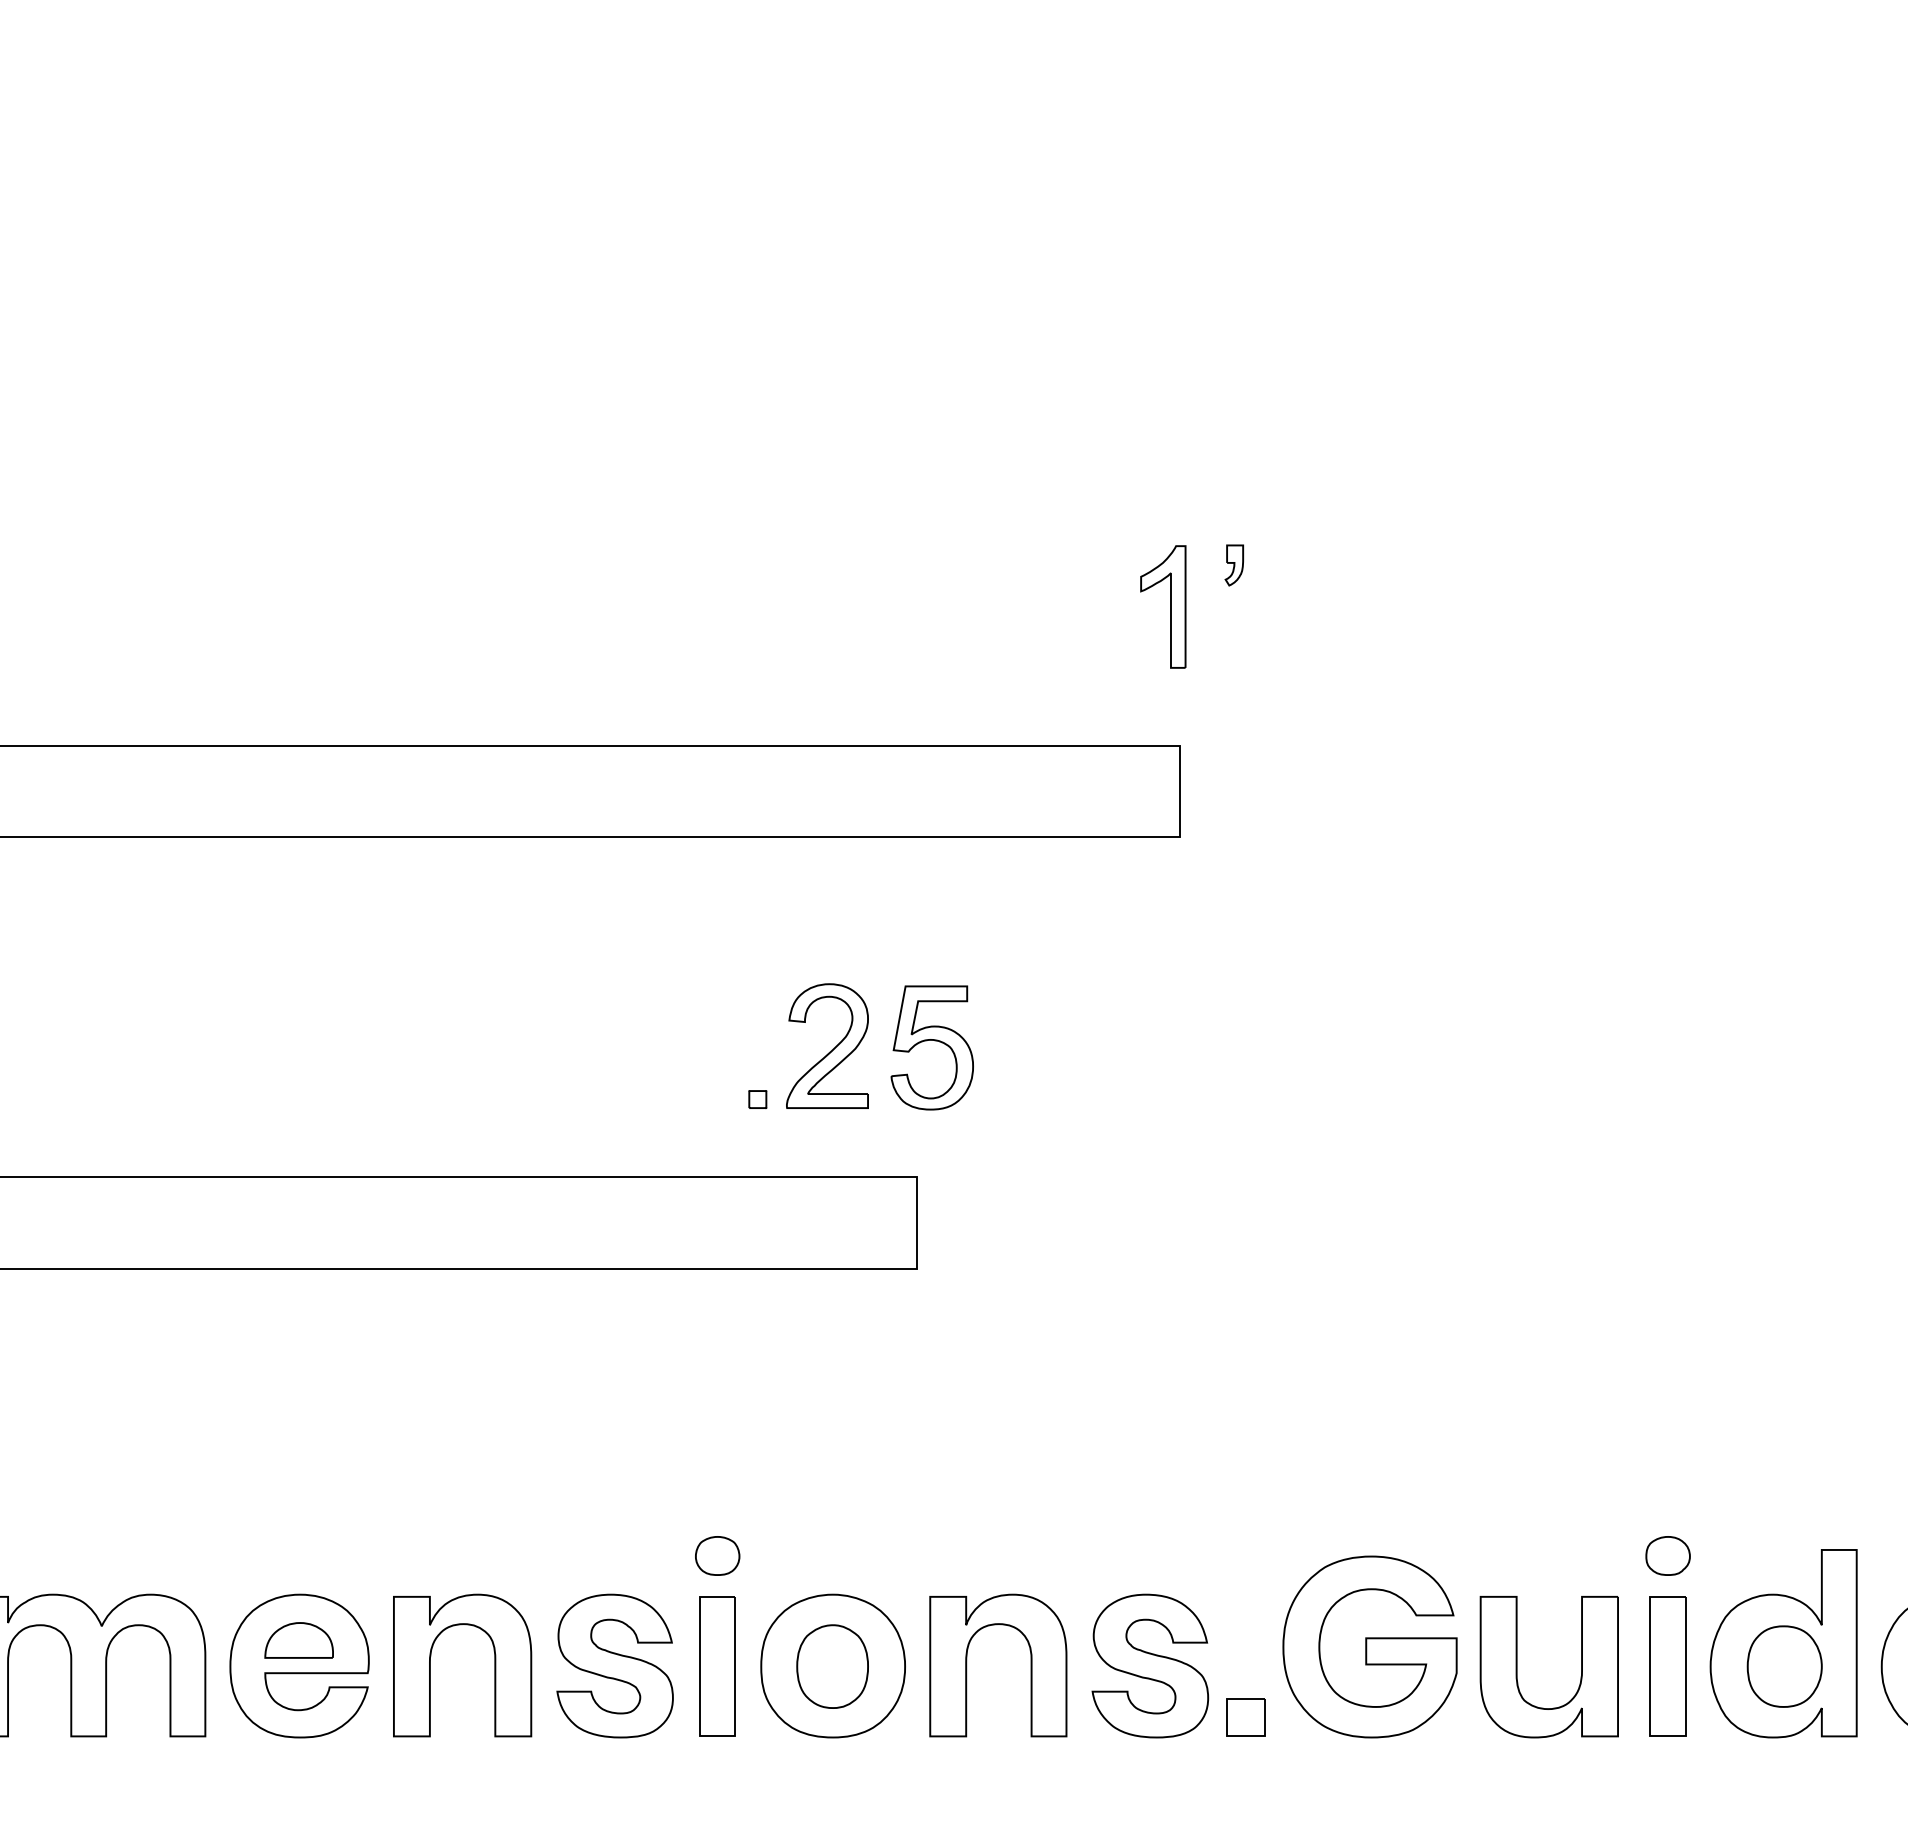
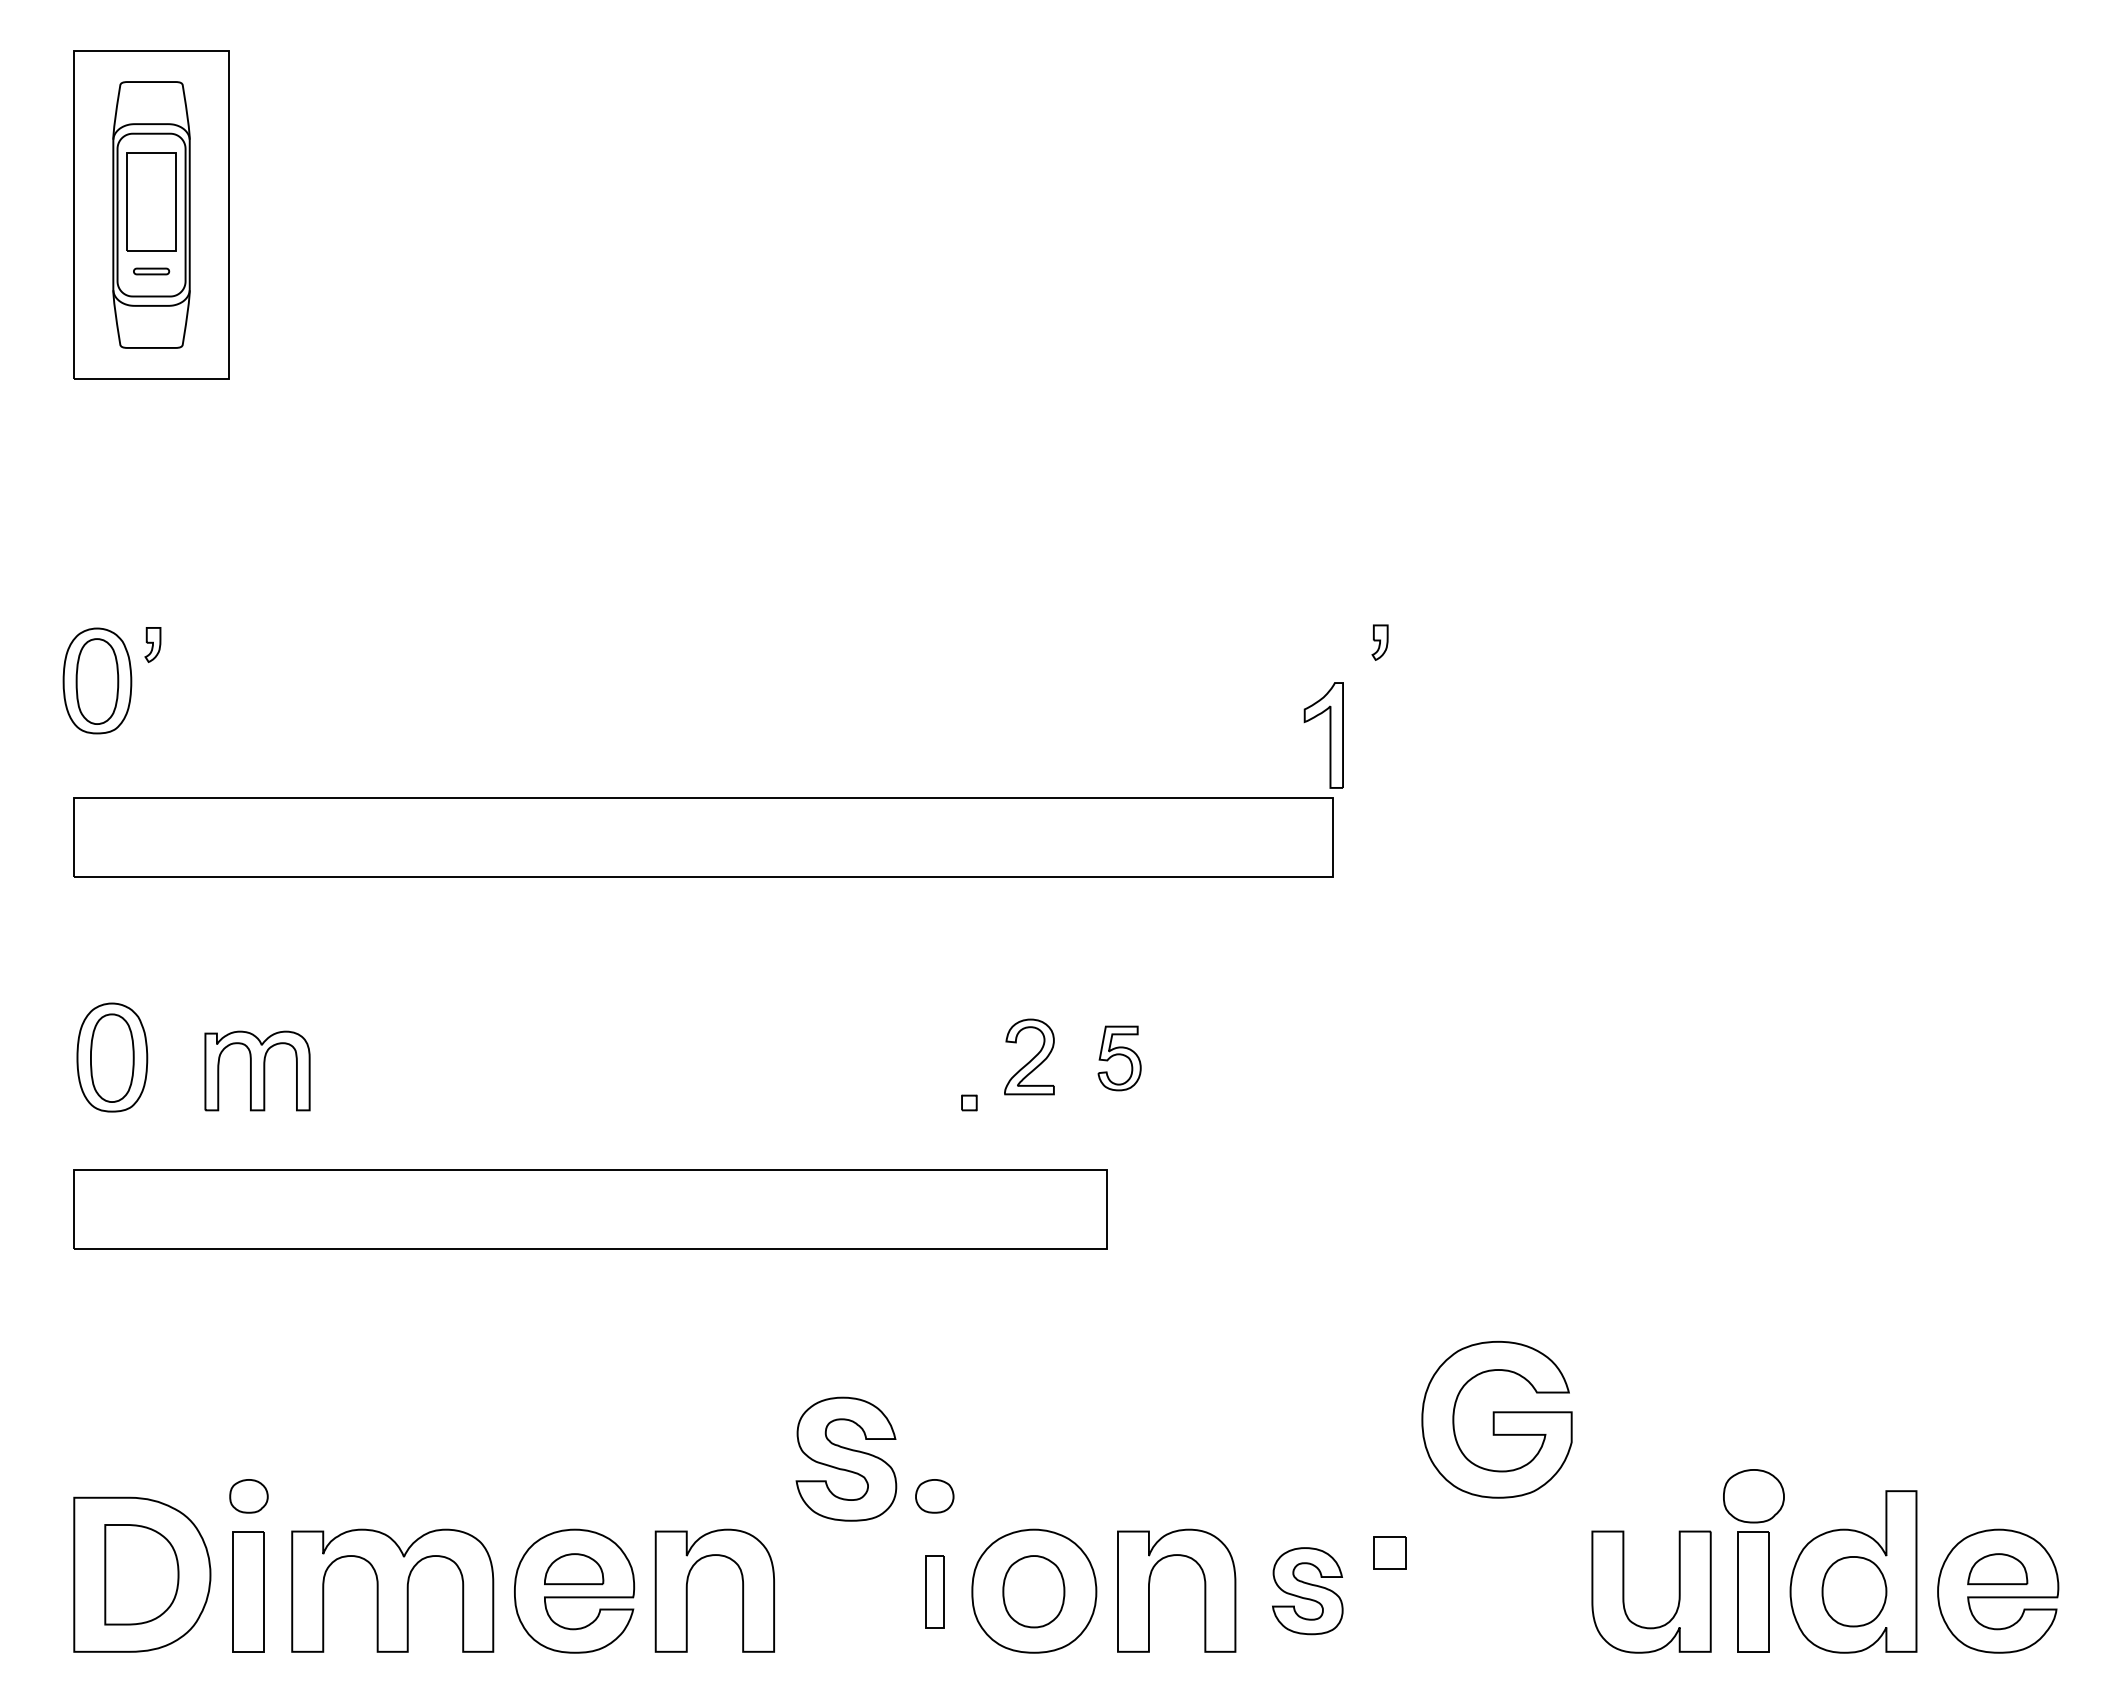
part: (1162, 607) -> (1323, 735), moved
part: (827, 1045) -> (1029, 1056), size x0.7
part: (931, 1047) -> (1119, 1058), size x0.6
part: (1667, 1556) -> (1753, 1496), size x1.6
part: (1369, 1646) -> (1496, 1419), moved
part: (615, 1665) -> (846, 1458), moved
part: (1150, 1665) -> (1307, 1590), size x0.7
part: (717, 1666) -> (934, 1591), size x0.6
part: (1245, 1717) -> (1389, 1552), moved

